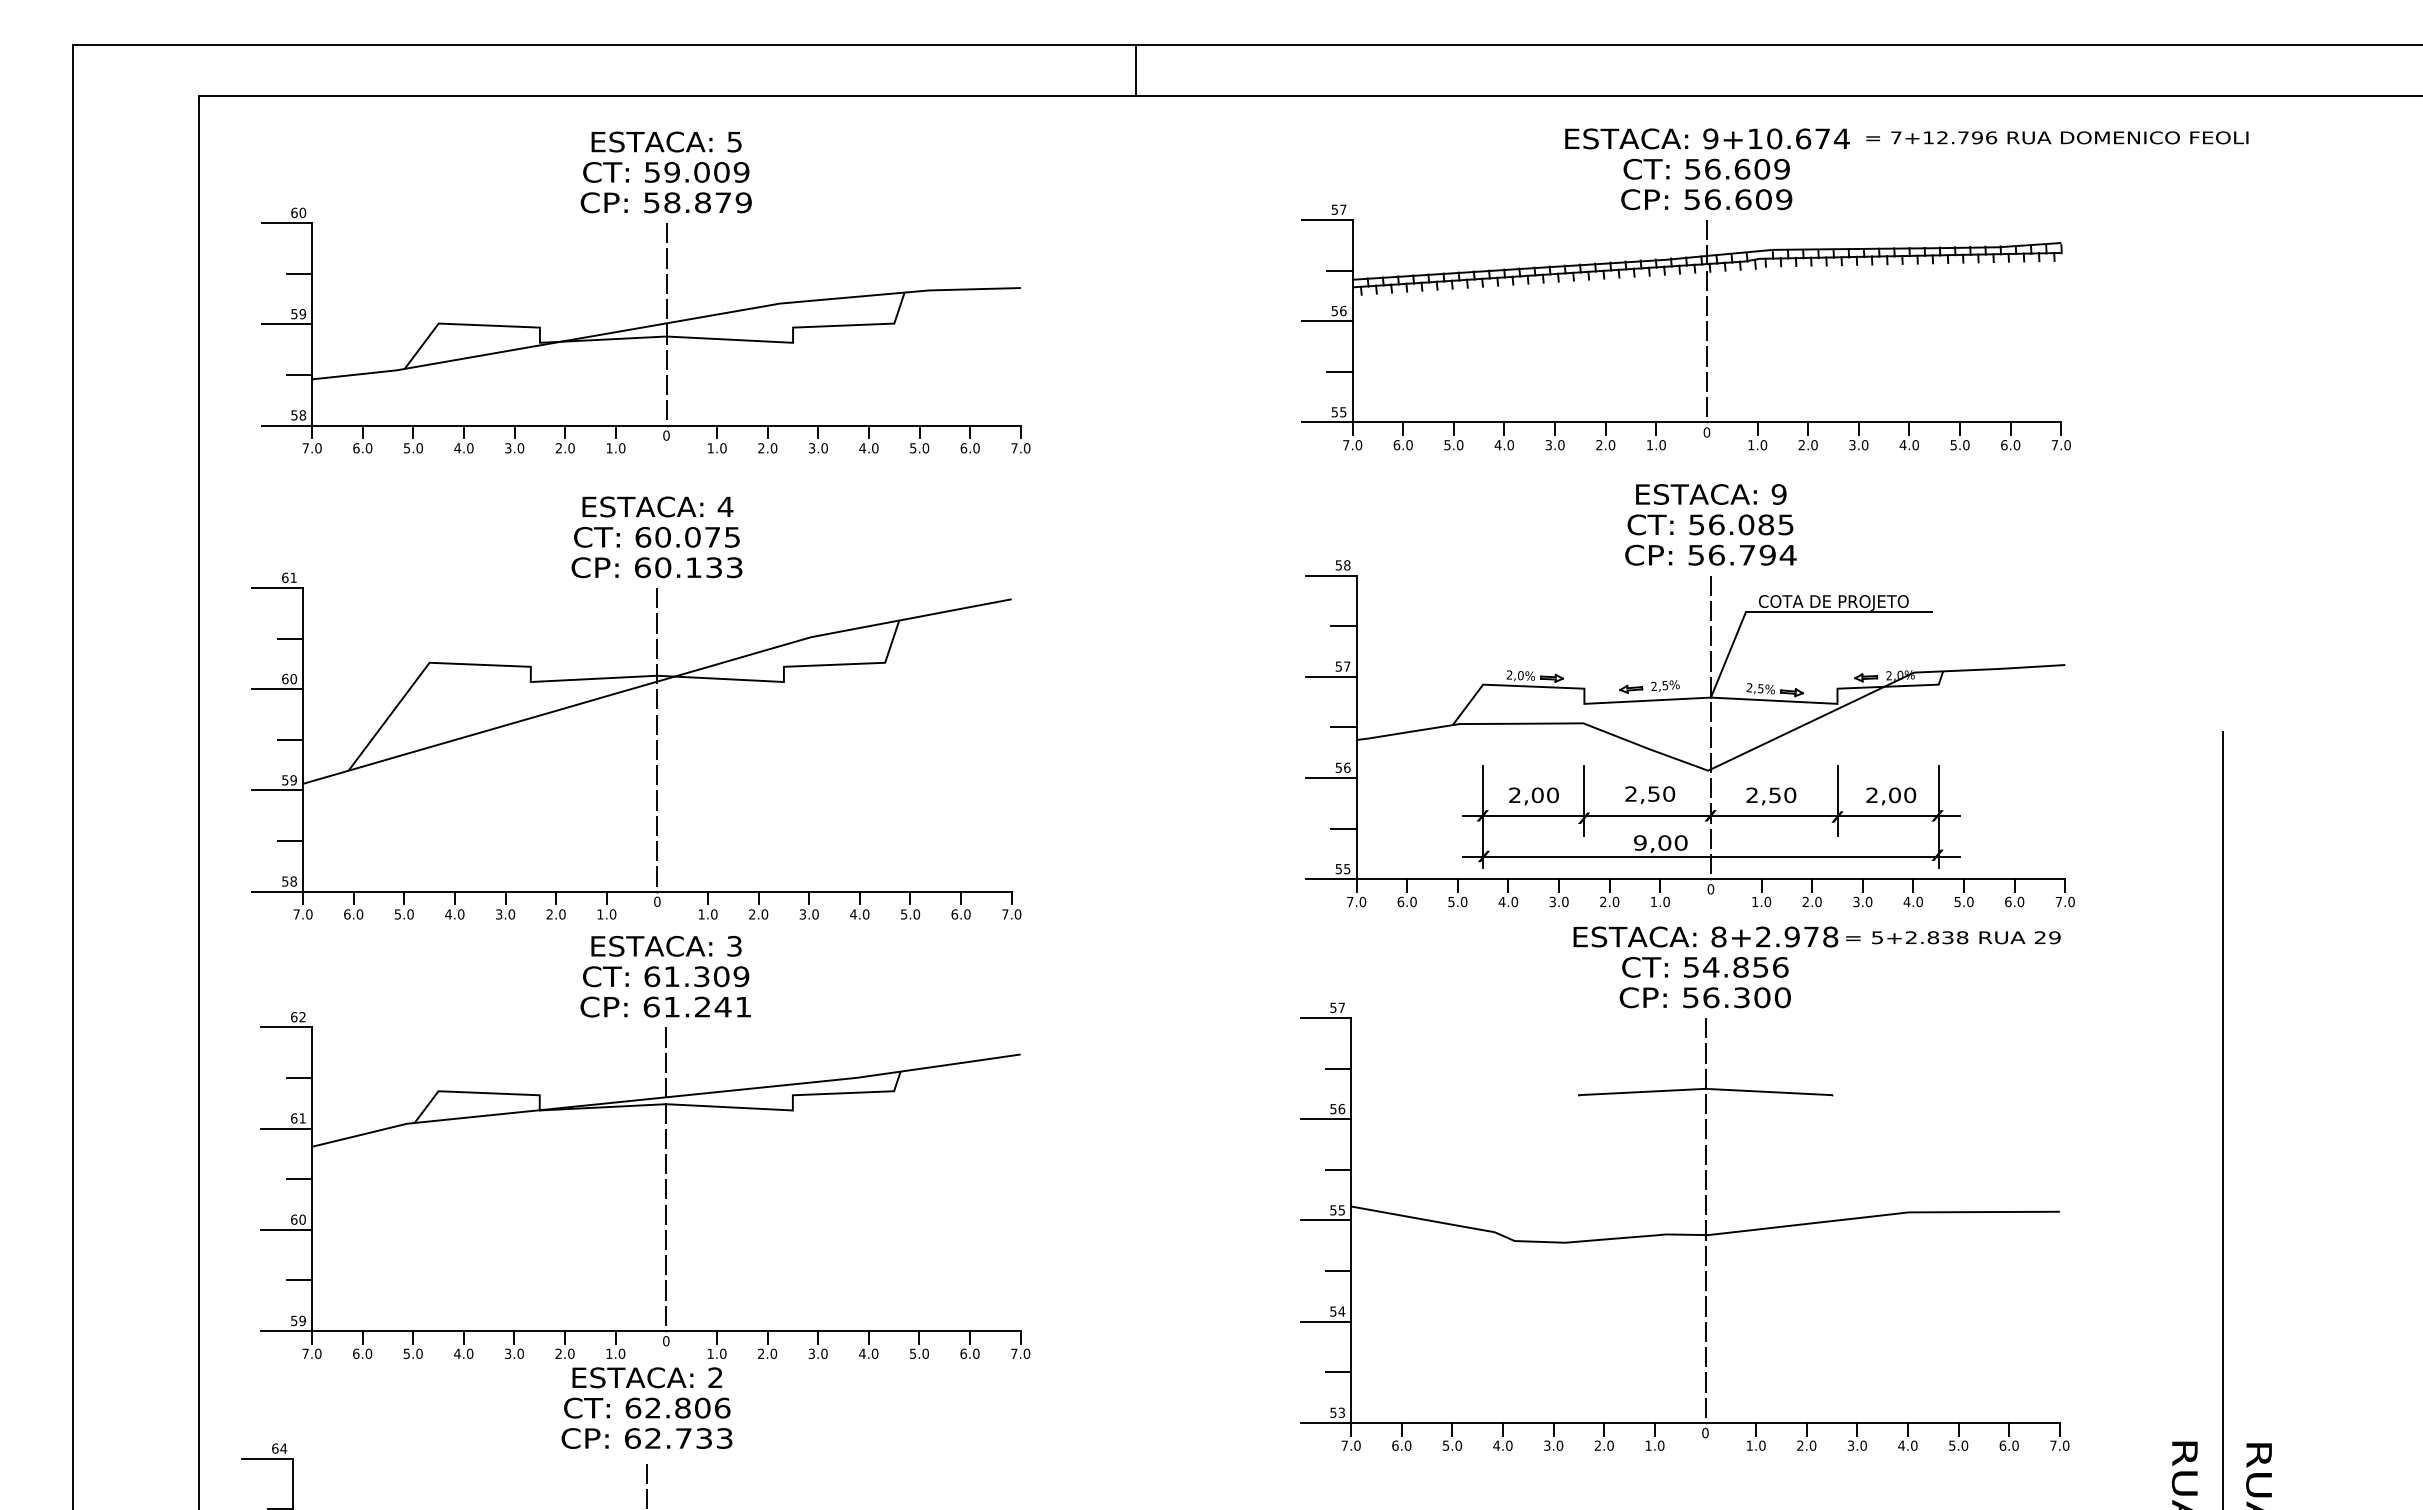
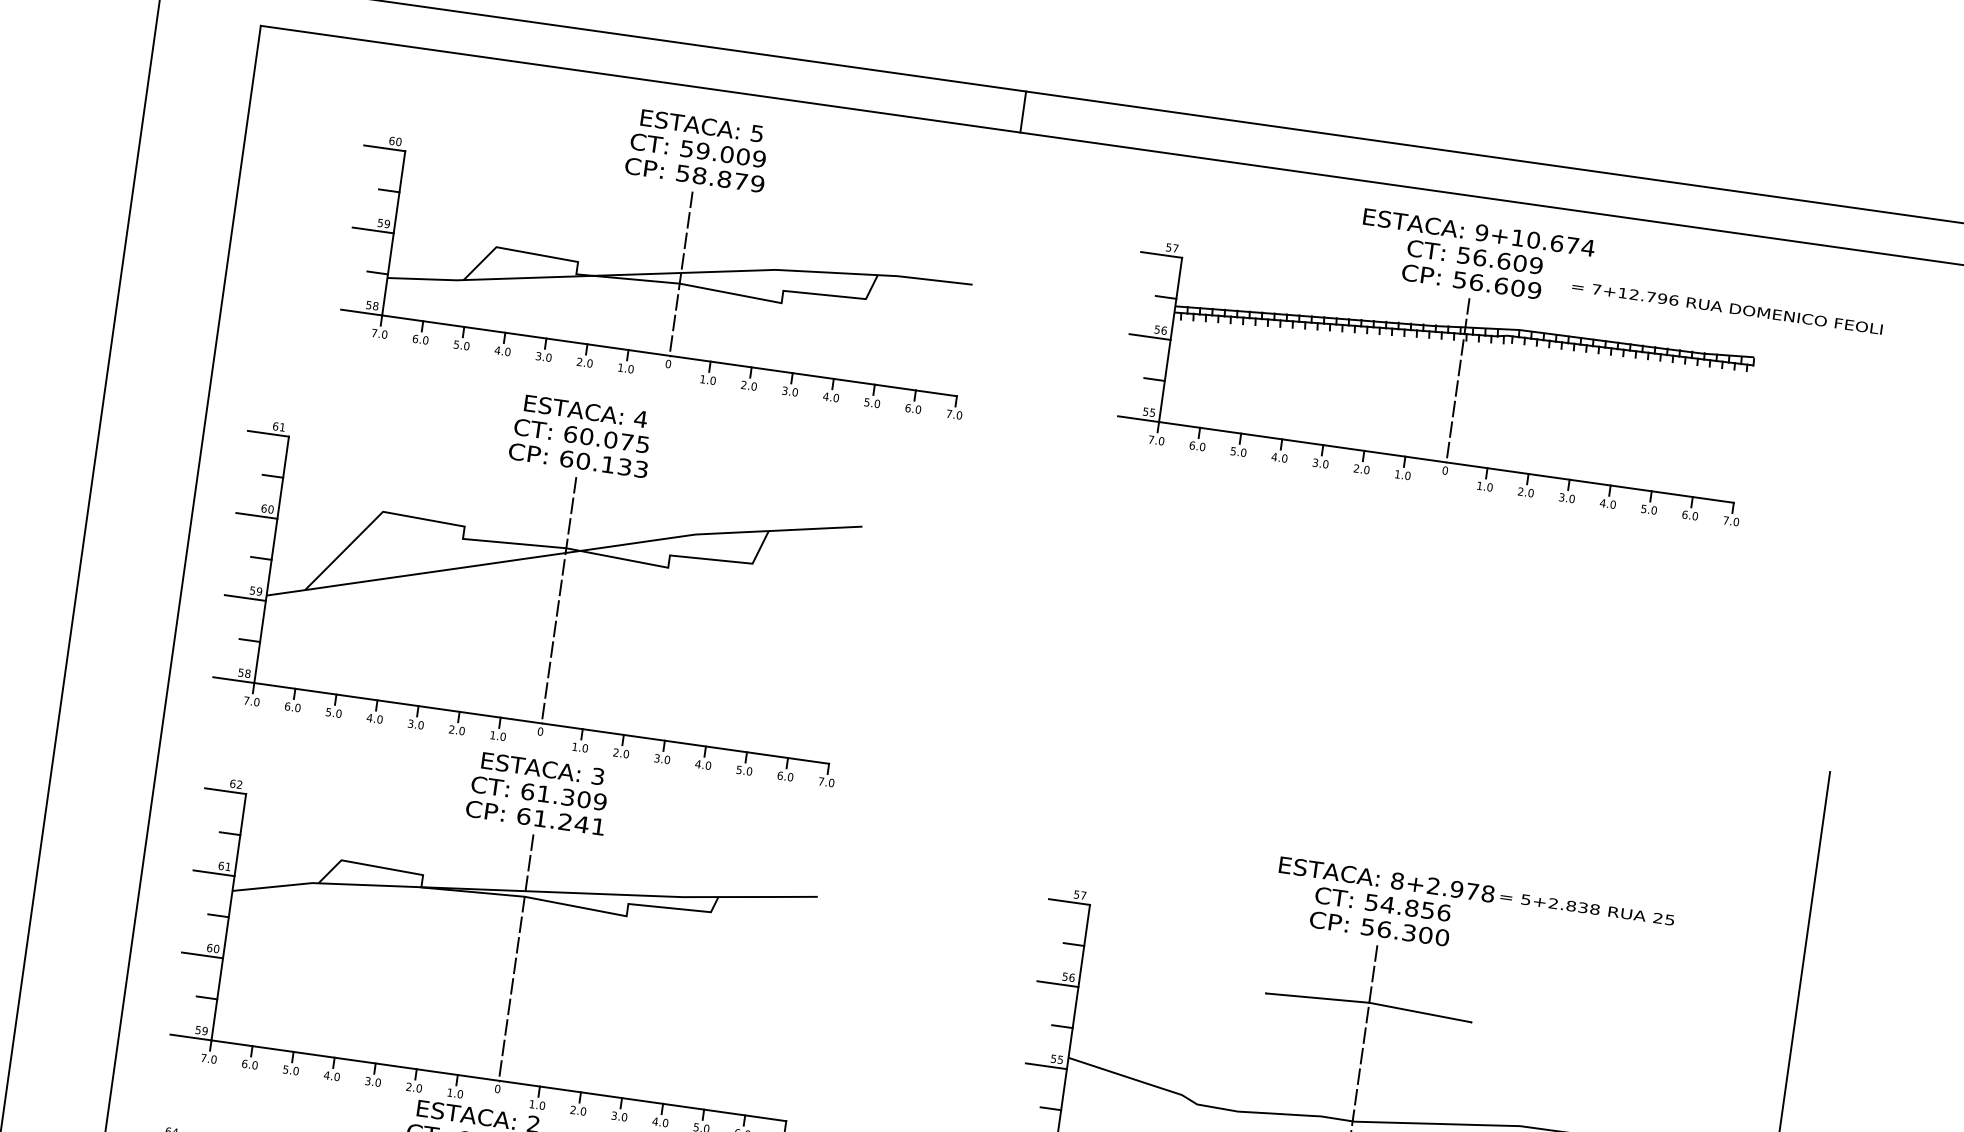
text: (2057, 137) -> (1727, 307), moved
part: (666, 292) -> (684, 247), moved
part: (1689, 695) -> (1401, 681), removed
text: (2054, 937) -> (1669, 919), 29 -> 25

